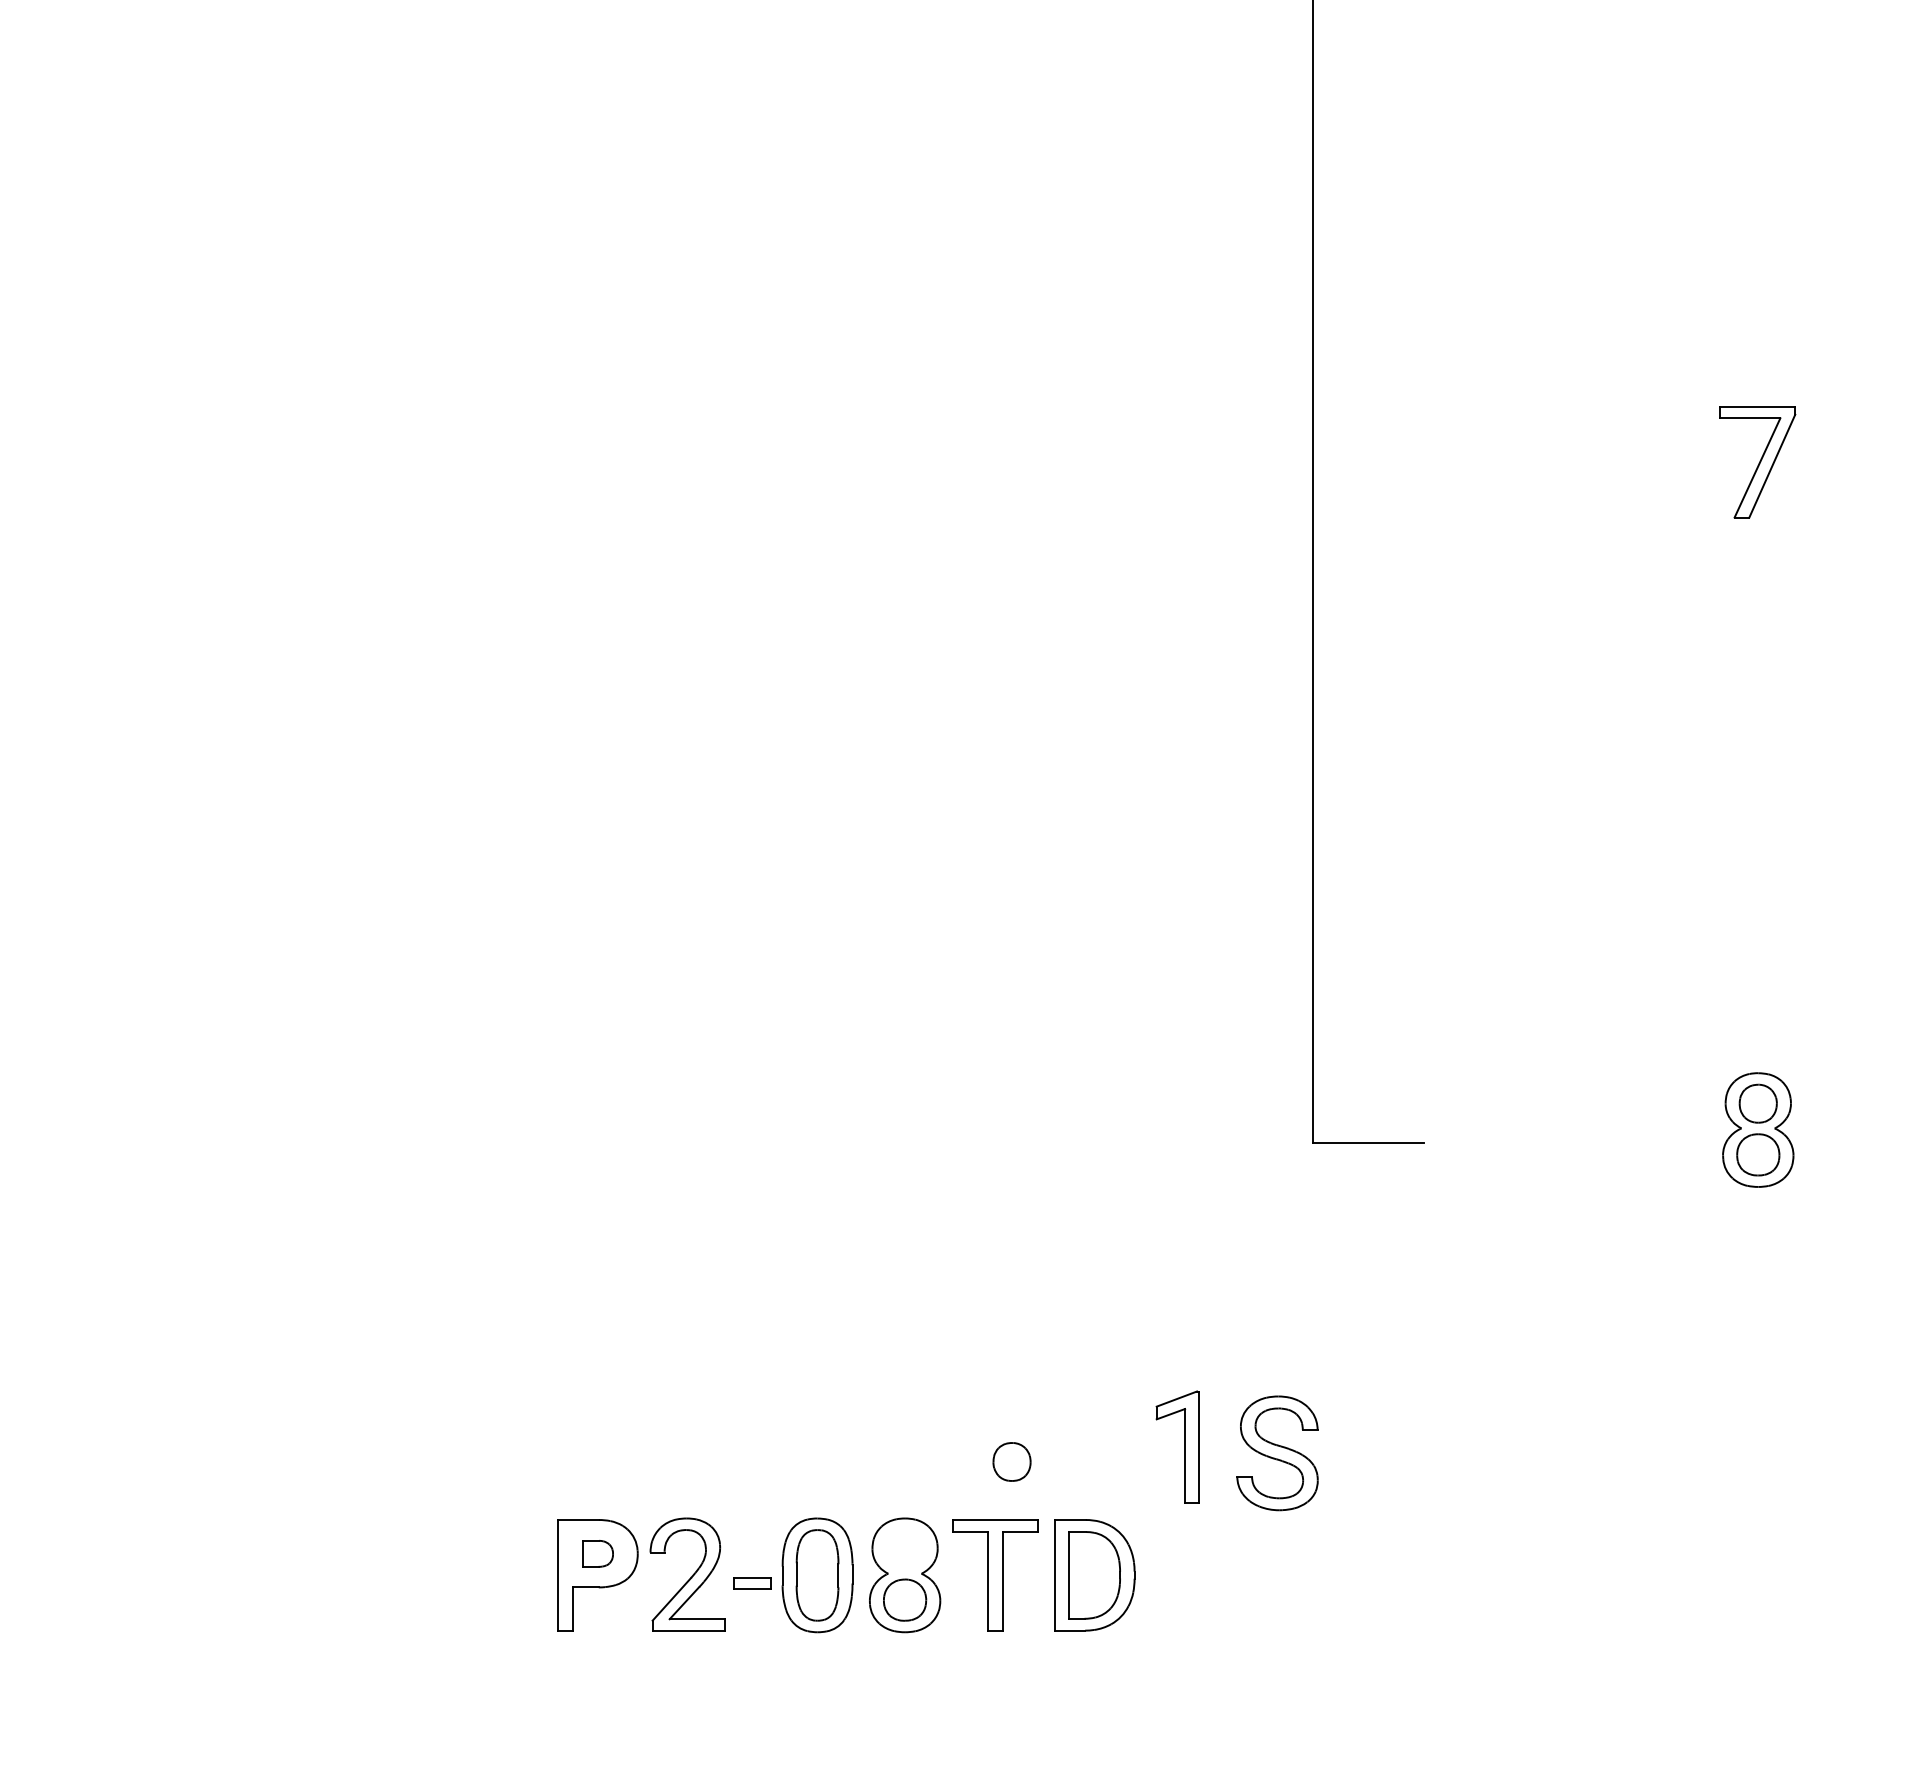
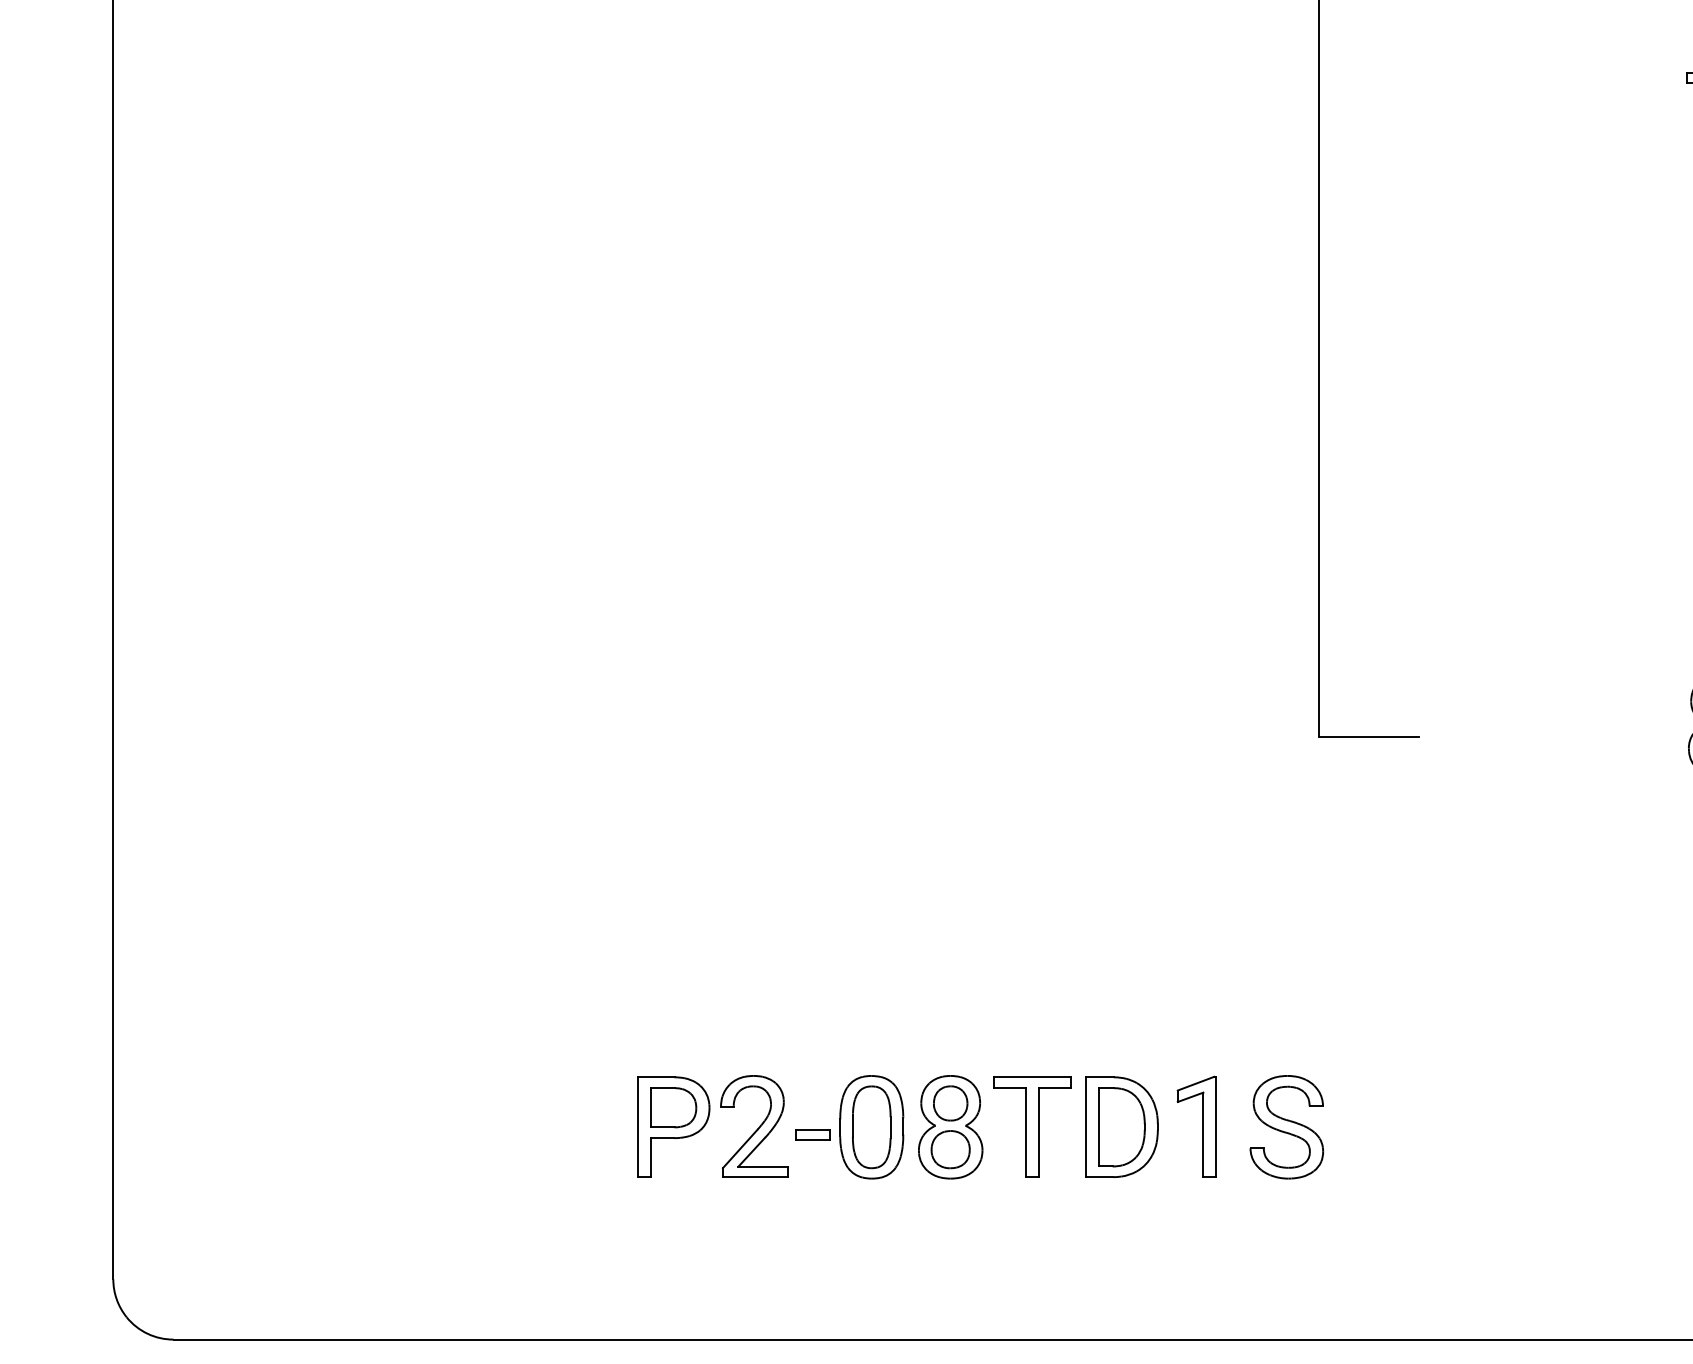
part: (1184, 1446) -> (1202, 1126), moved
part: (1277, 1453) -> (1286, 1127), moved
part: (1011, 1461) -> (950, 1103), moved
part: (597, 1553) -> (673, 1107), size x1.67

